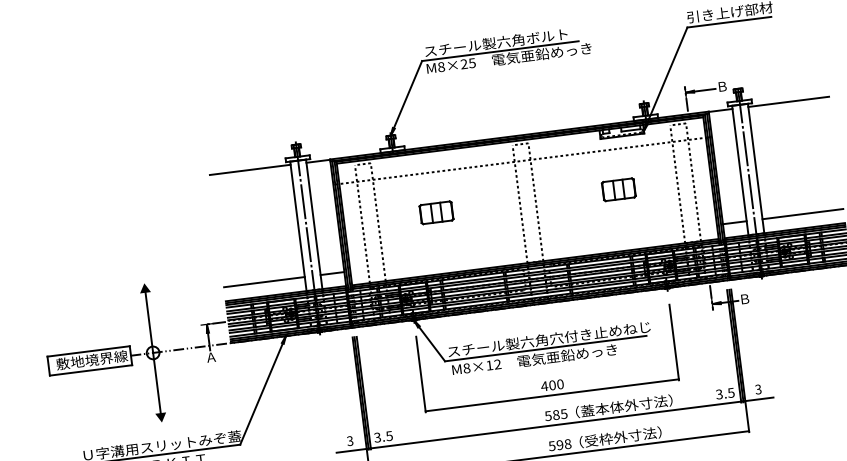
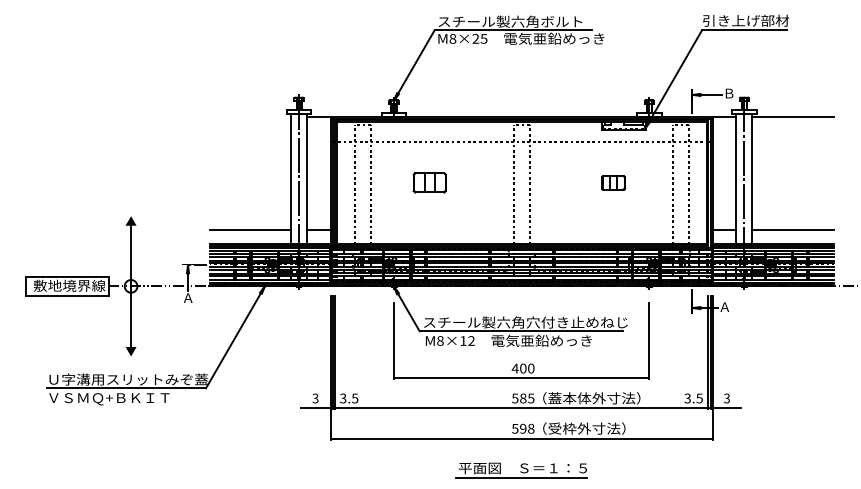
line: (250, 169) -> (250, 116), removed
part: (618, 189) -> (613, 182), size x0.7
text: (744, 298) -> (724, 306), Ｂ -> Ａ

